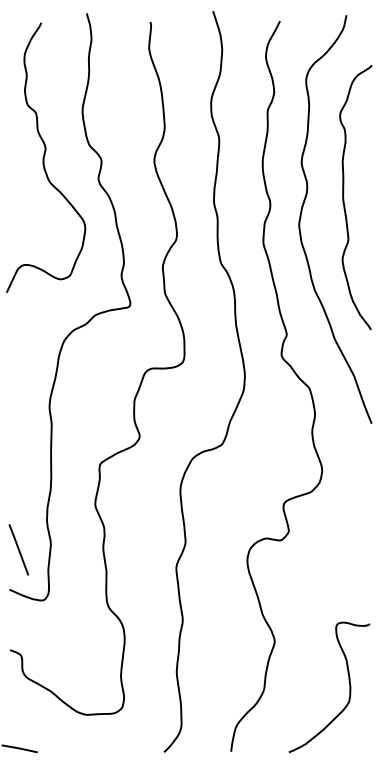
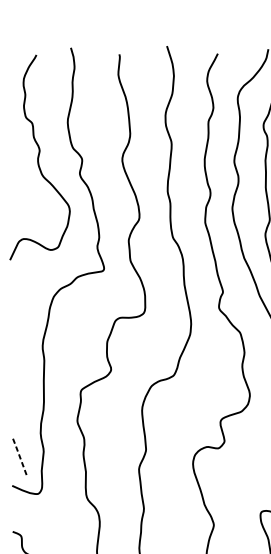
line: (18, 549) -> (19, 455), solid -> dashed

